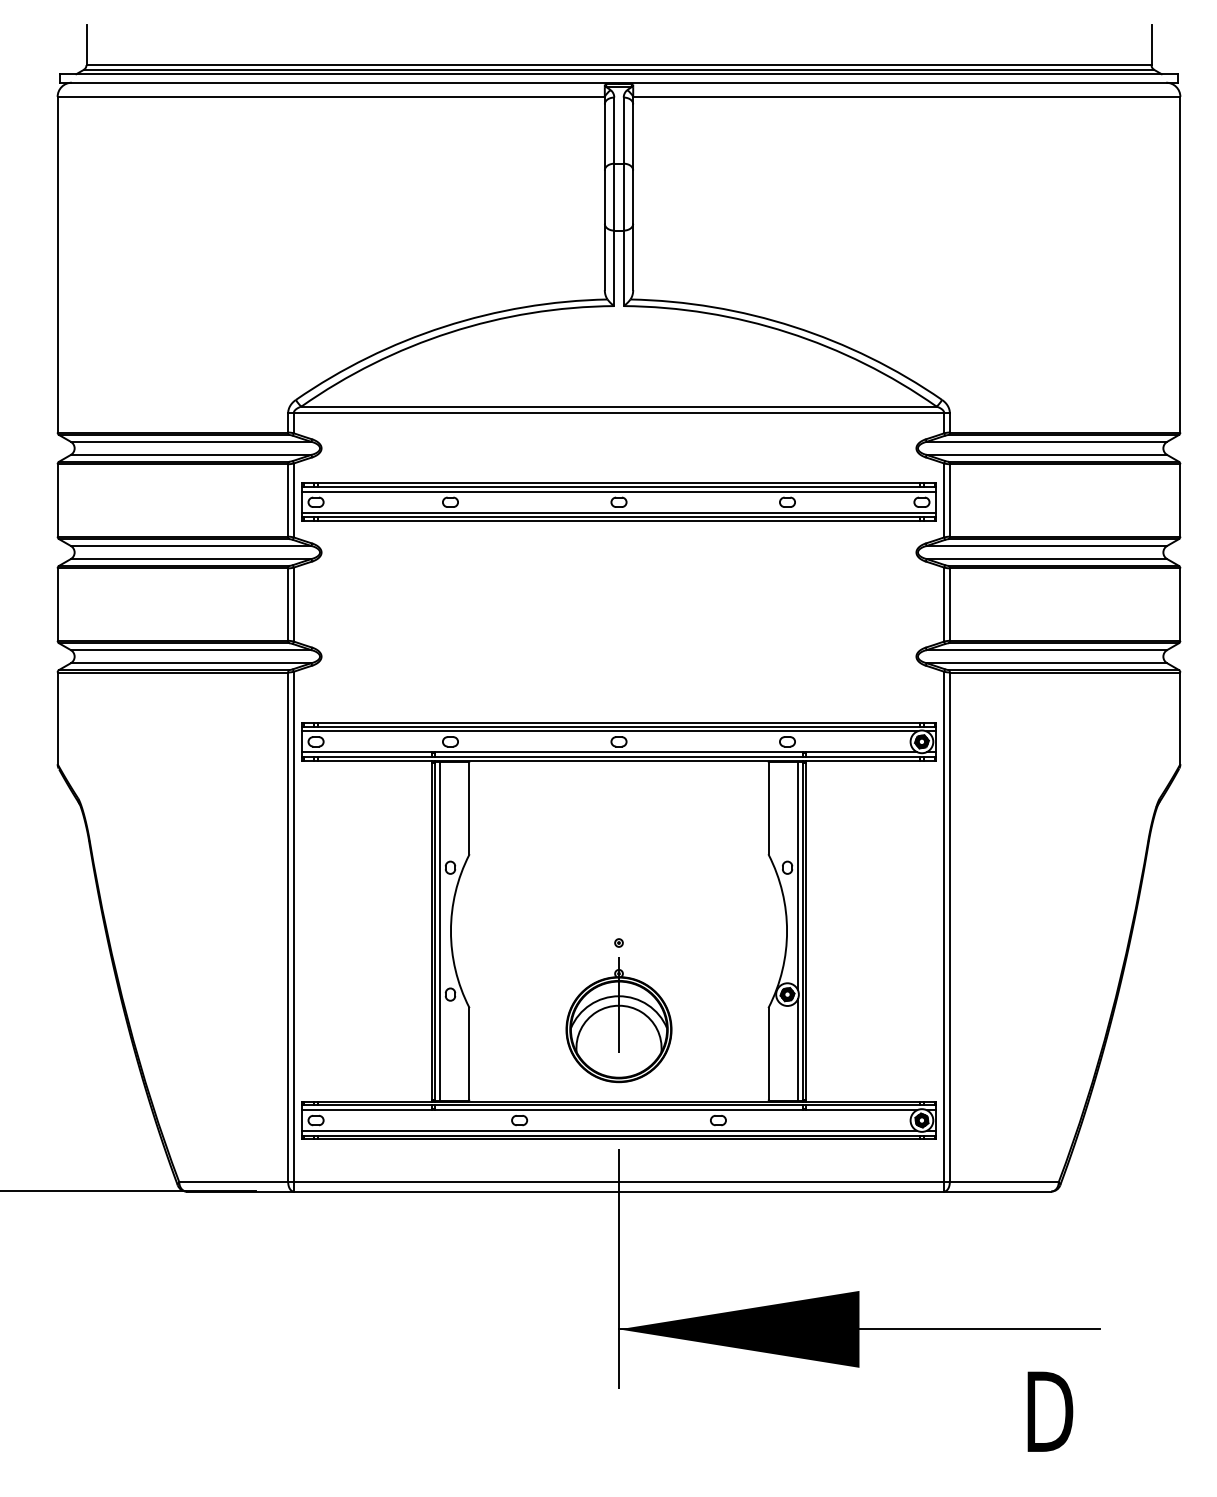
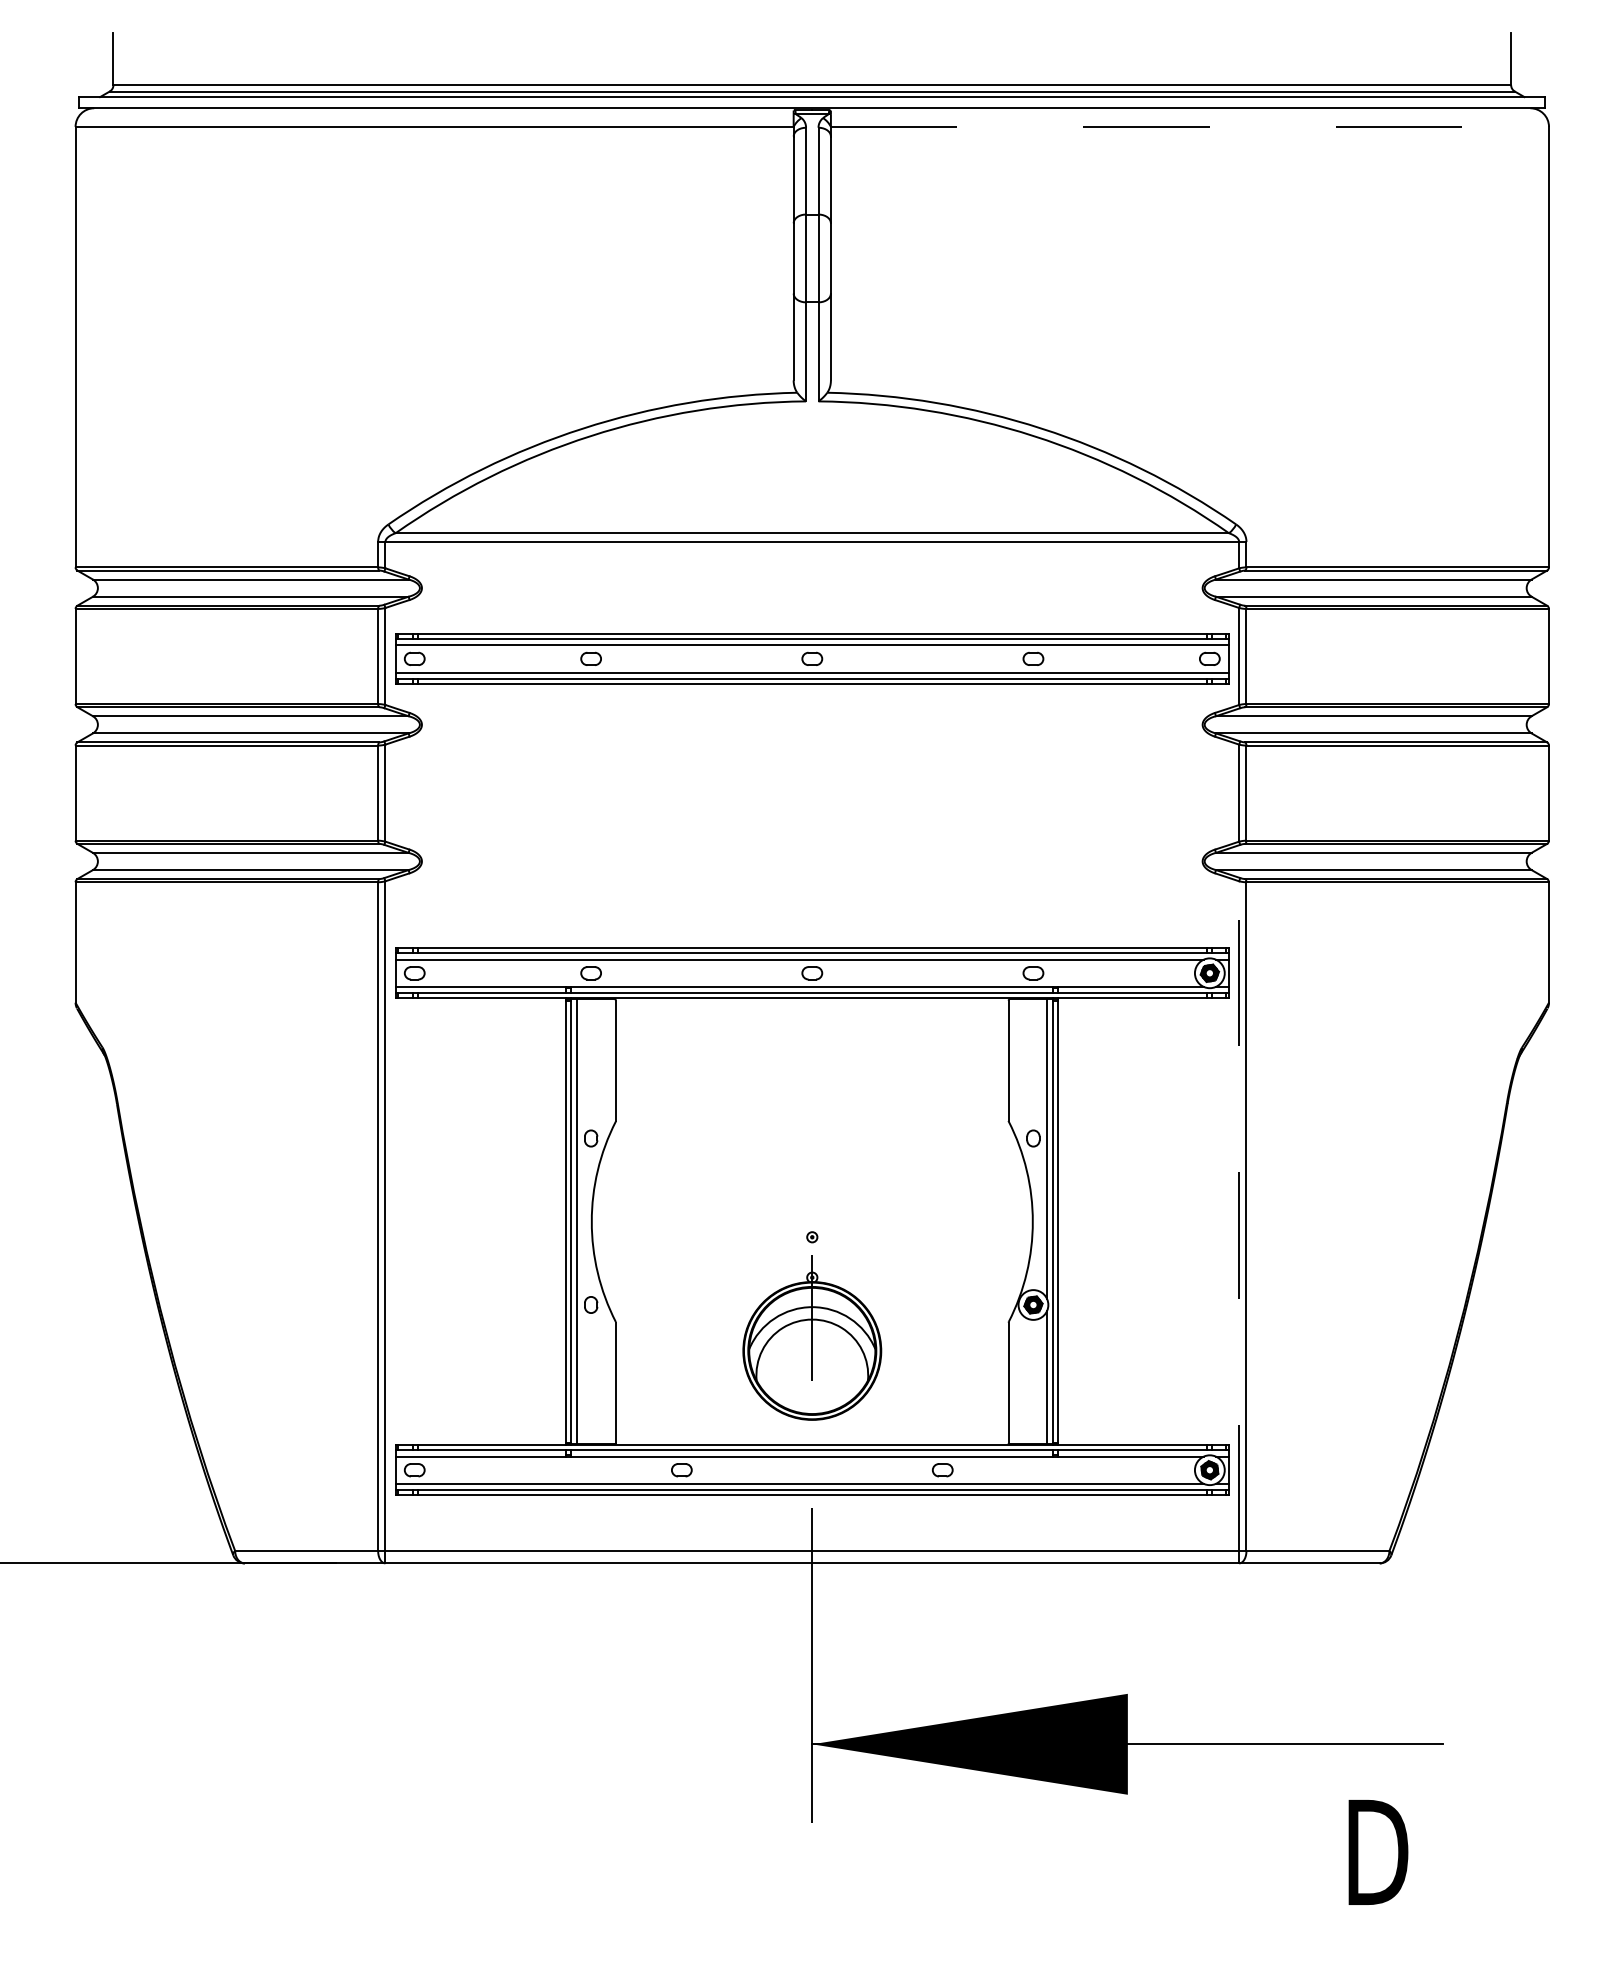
line: (907, 96) -> (1190, 126), solid -> dashed
line: (944, 927) -> (1239, 1216), solid -> dashed

